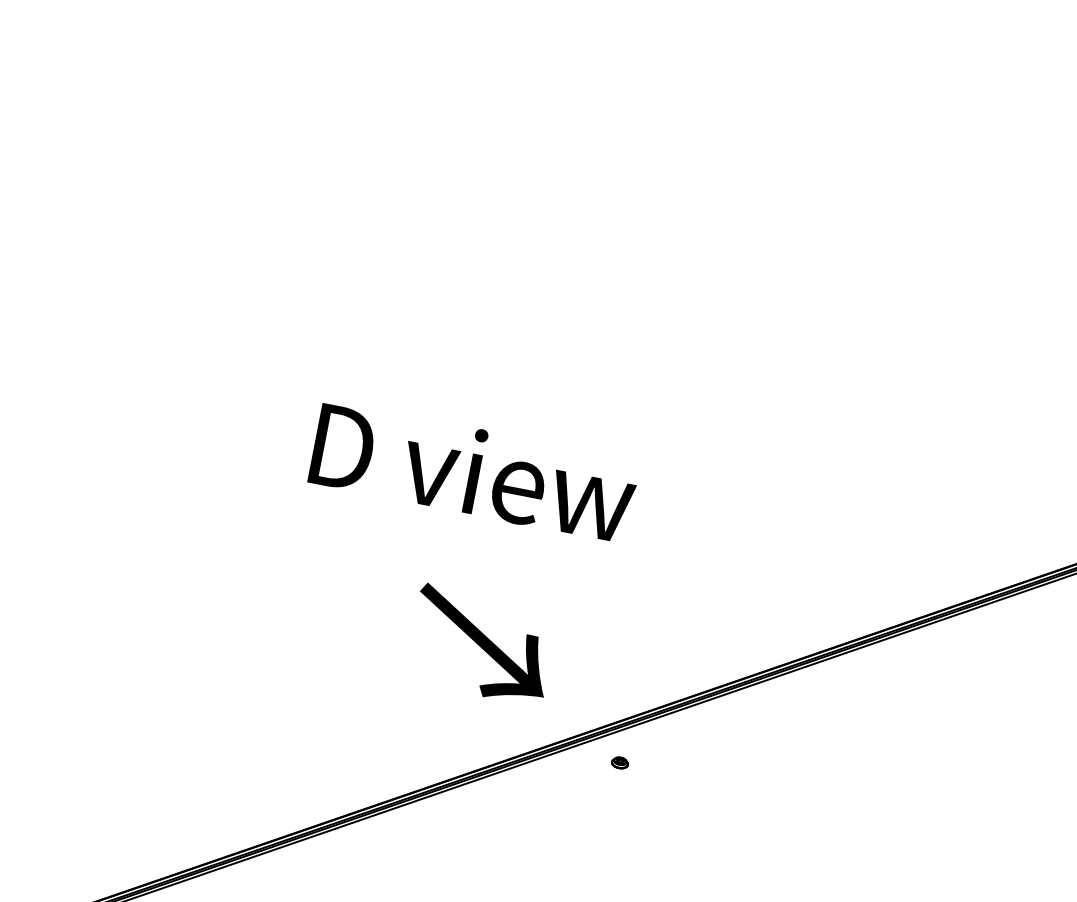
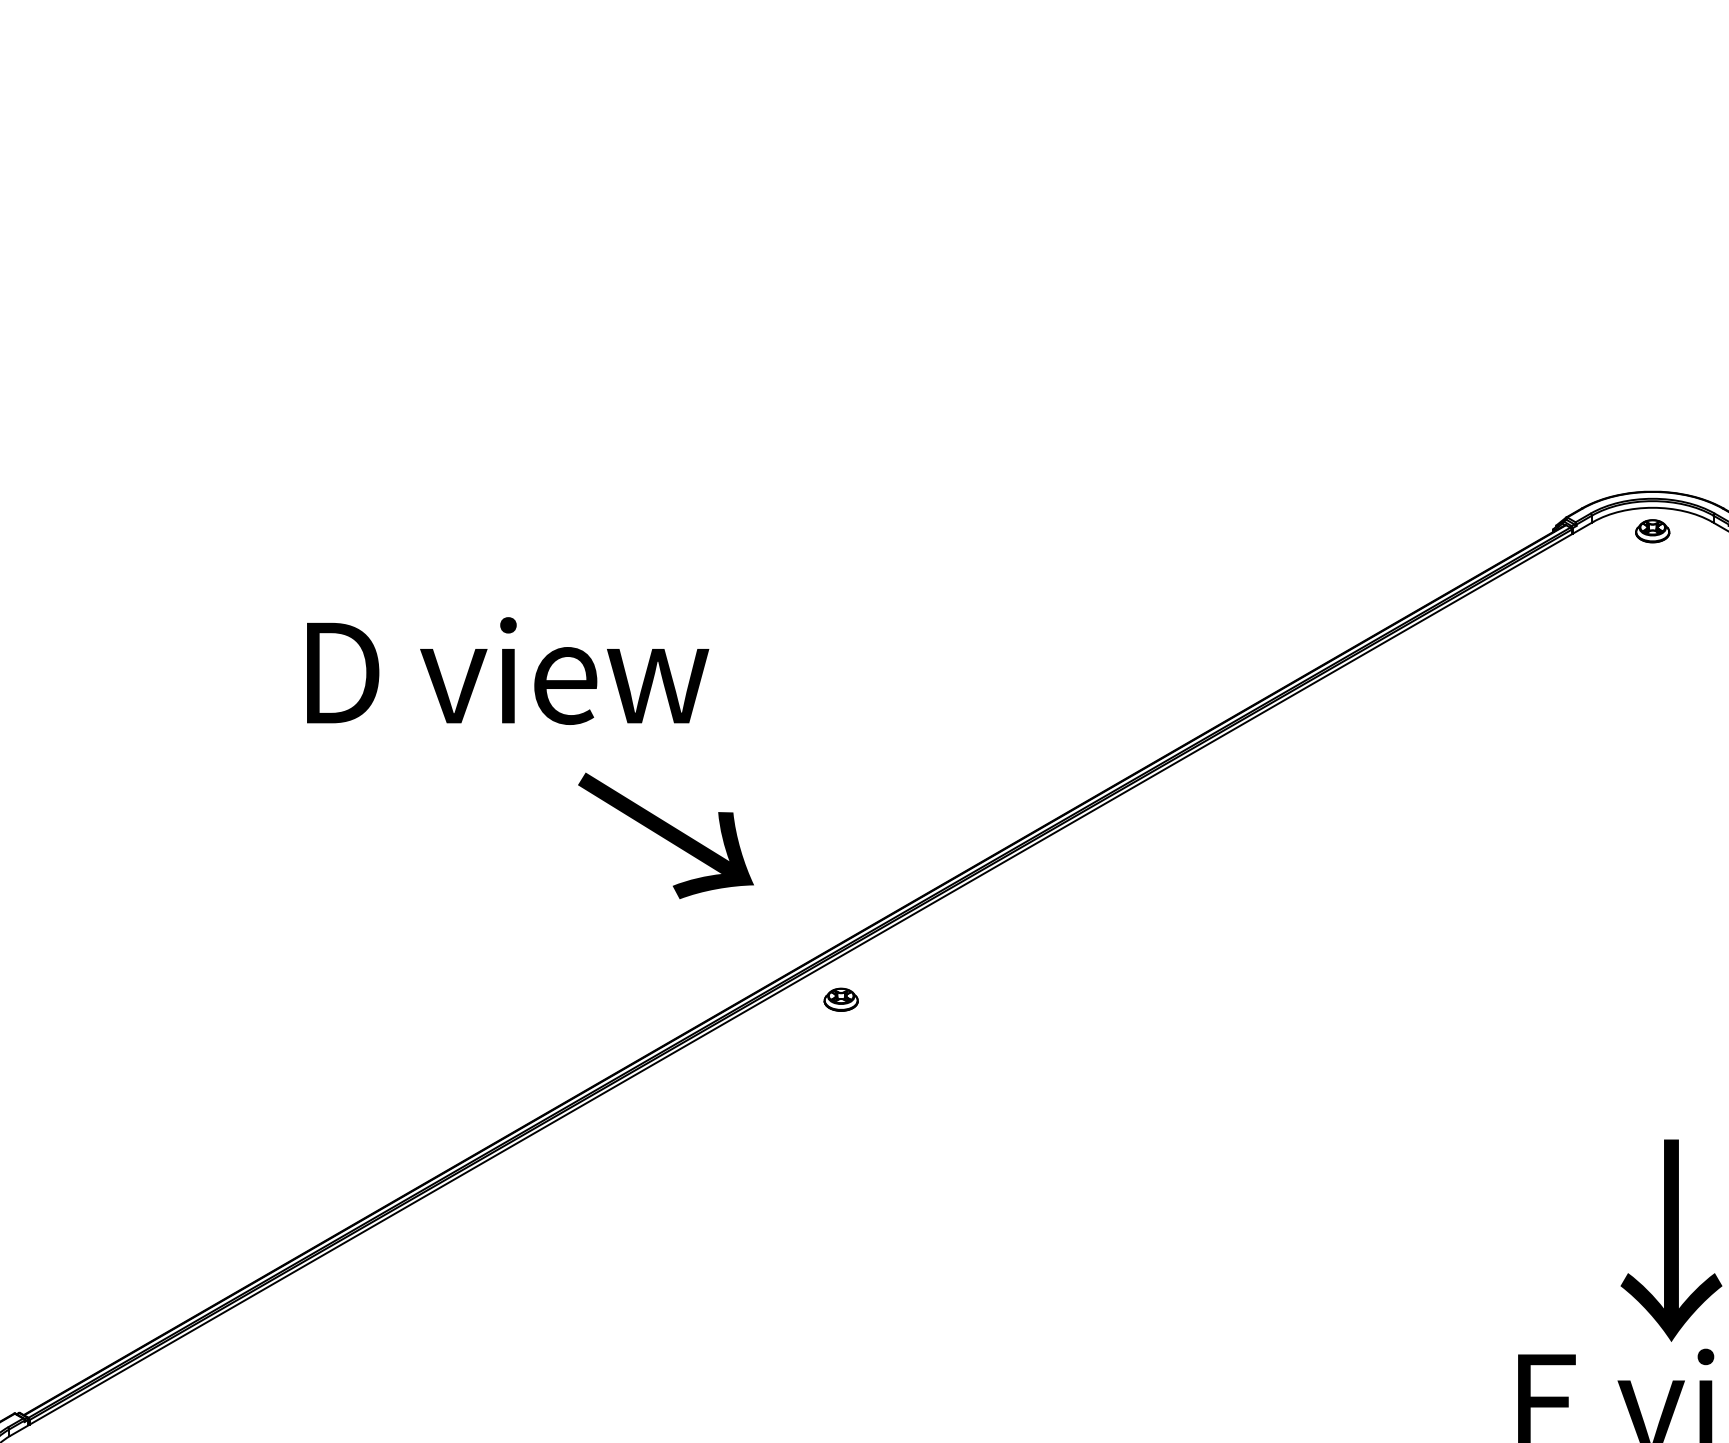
text: (474, 471) -> (508, 670), moved
text: (481, 644) -> (665, 835), moved
part: (619, 762) -> (840, 999), size x1.67

